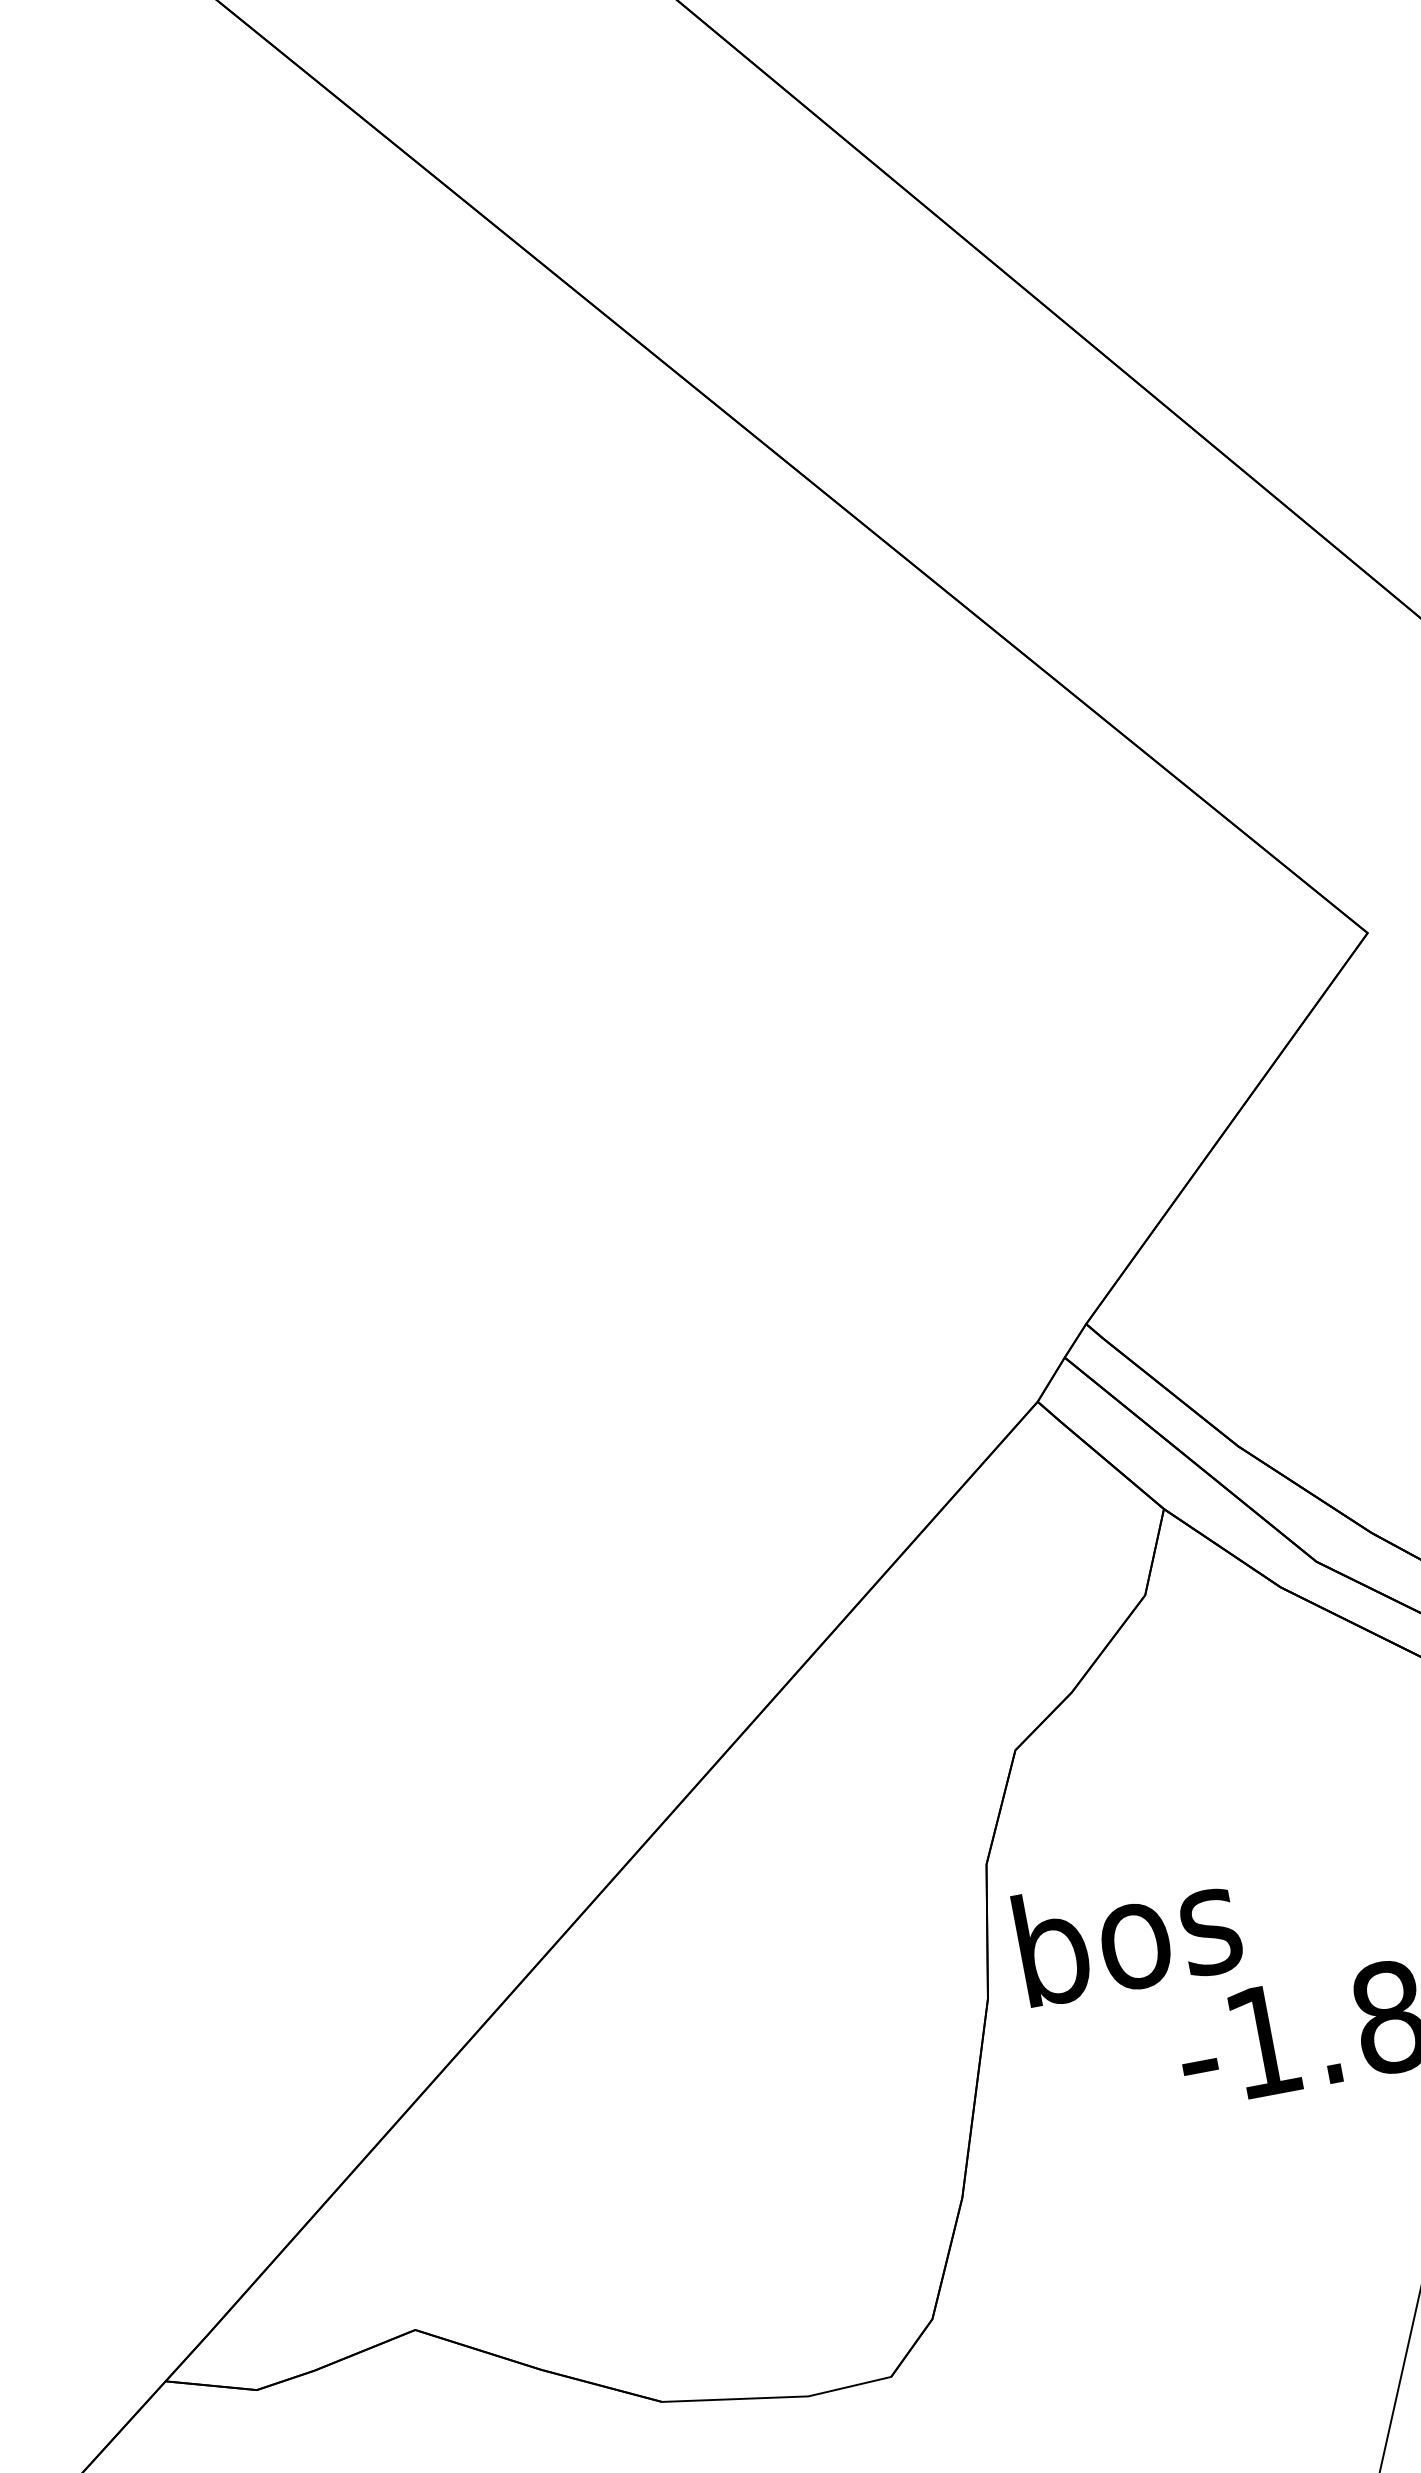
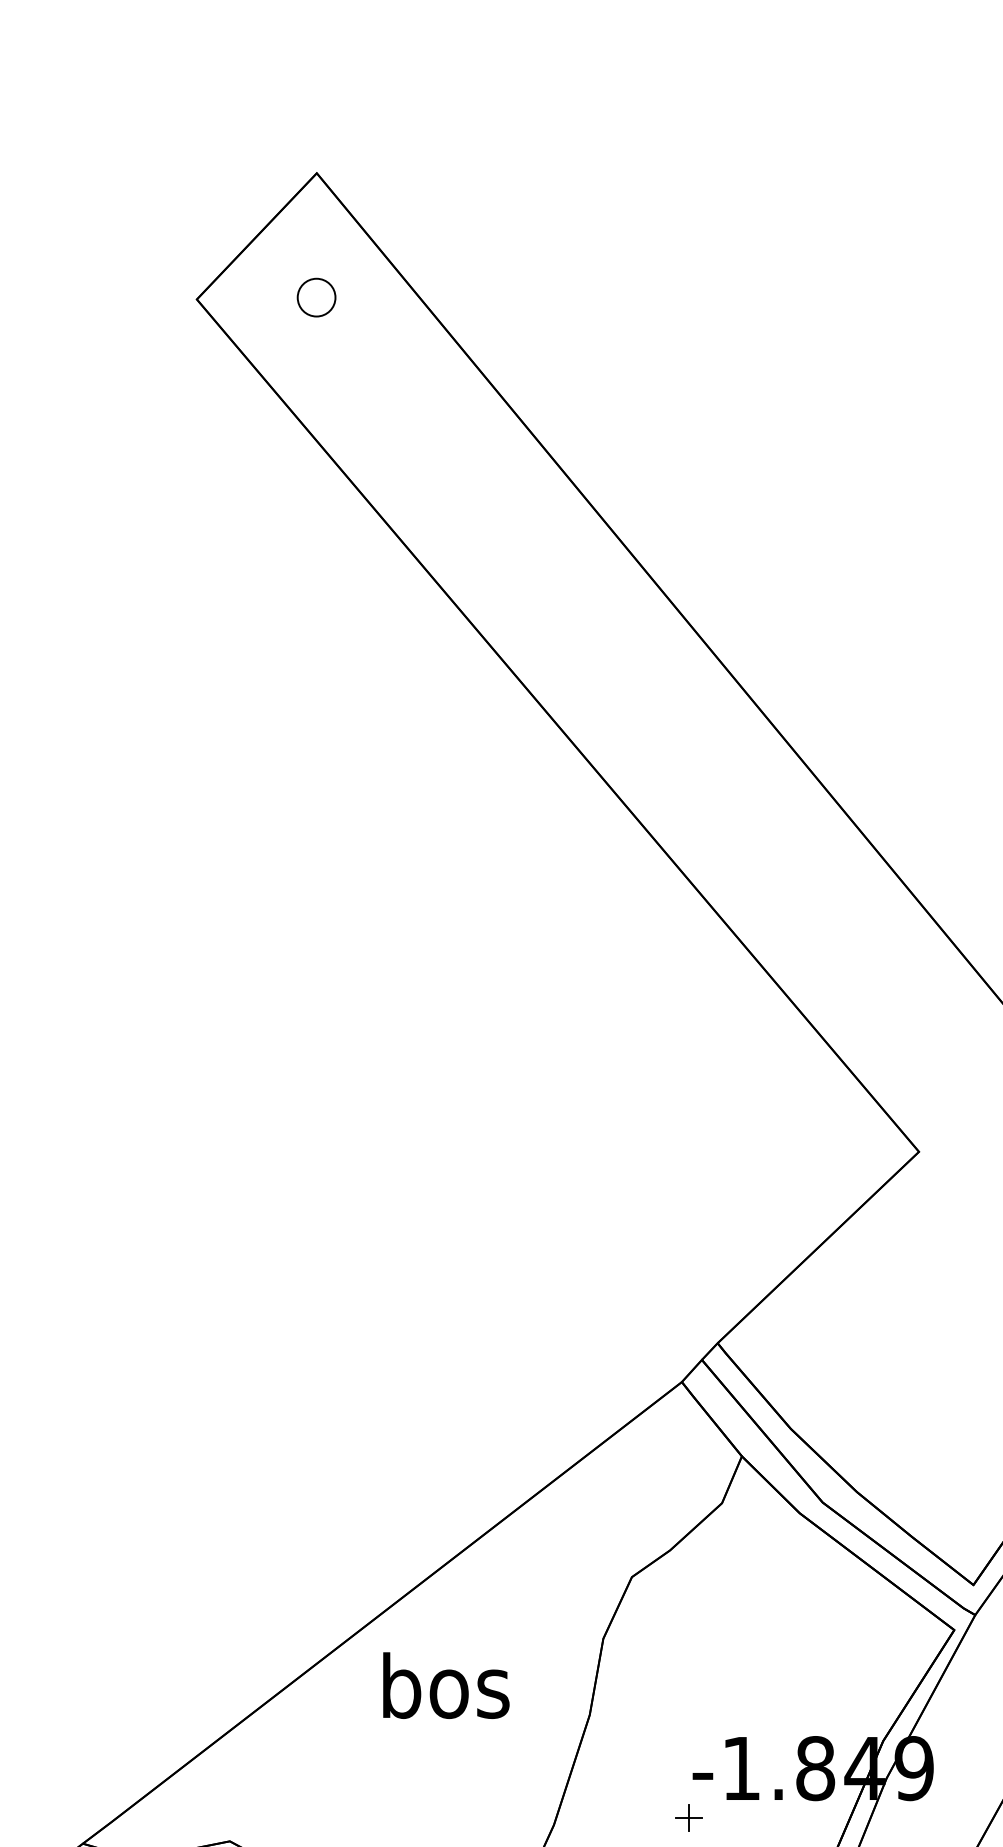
text: (1128, 1932) -> (446, 1685), moved
part: (1189, 2141) -> (688, 1817), added

